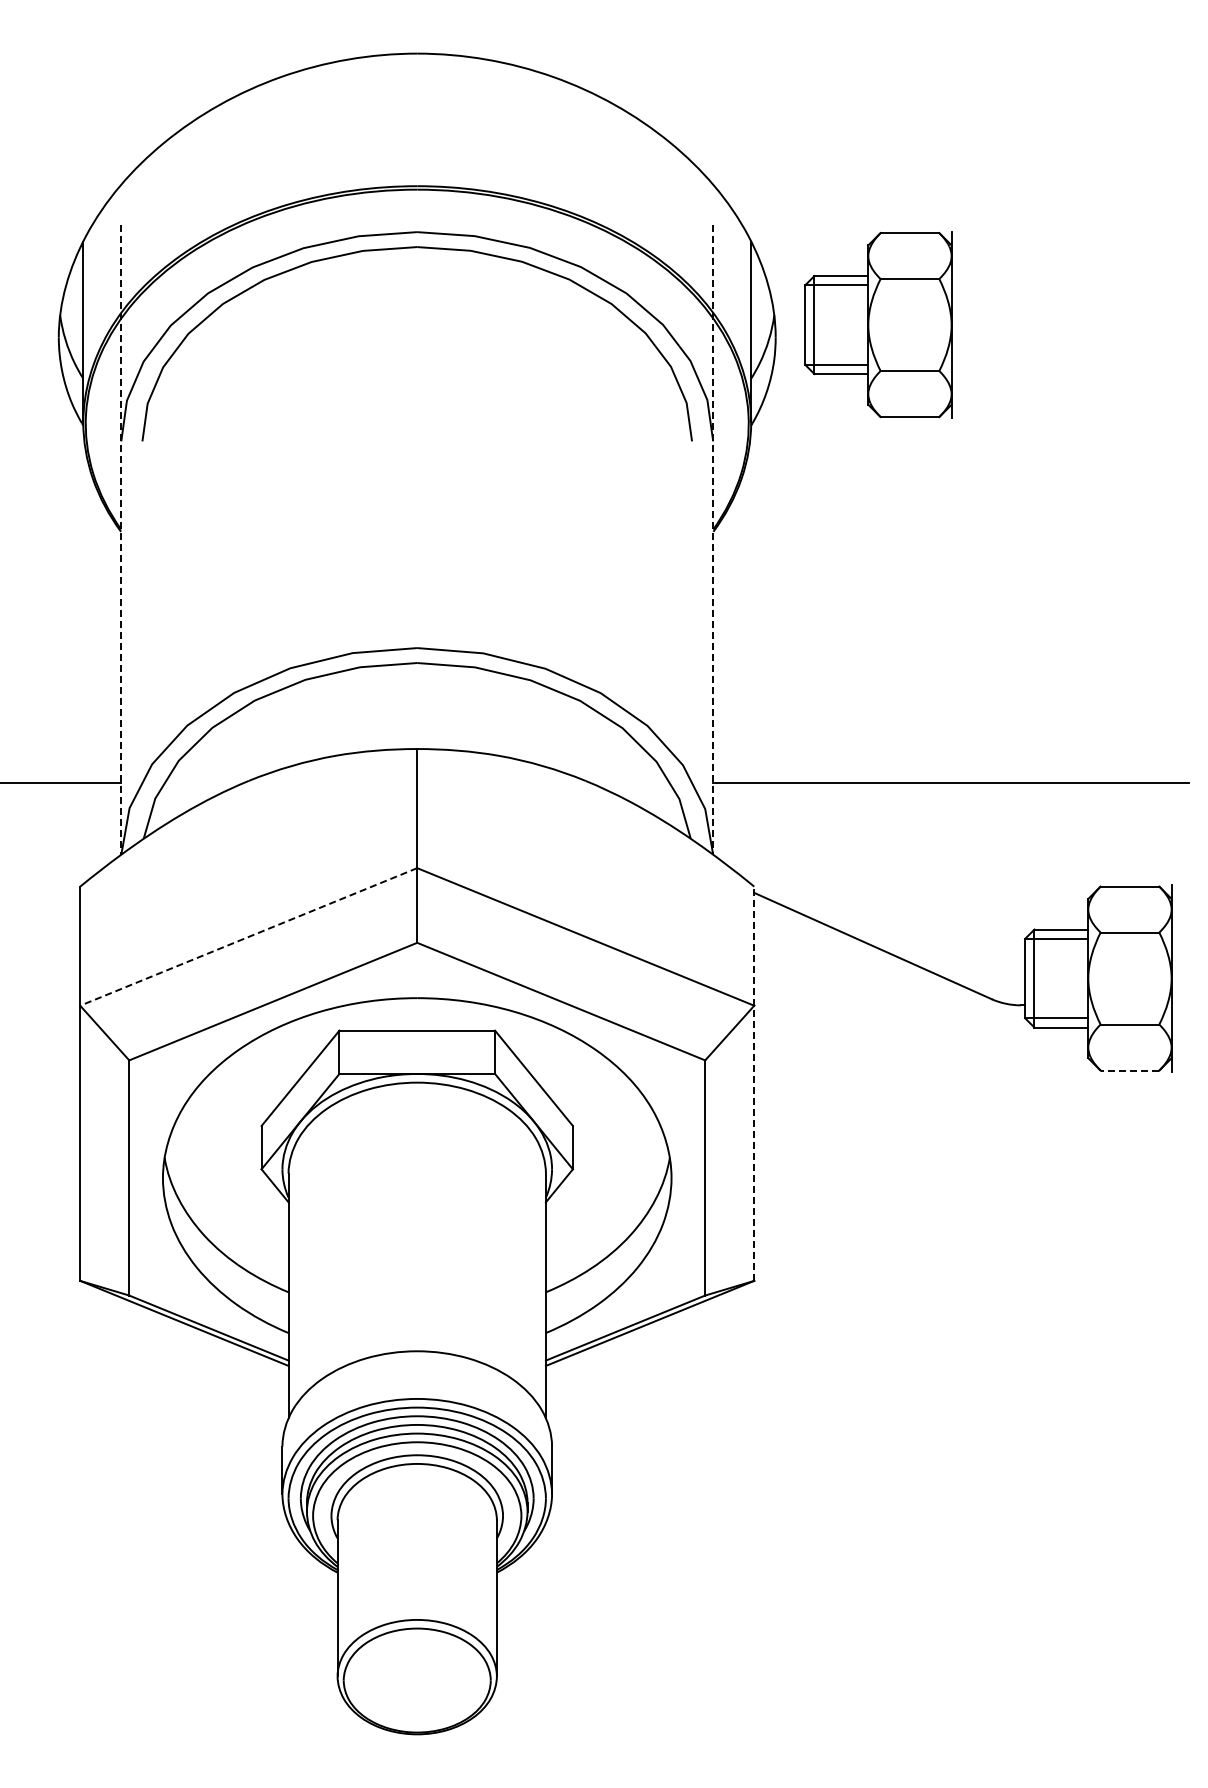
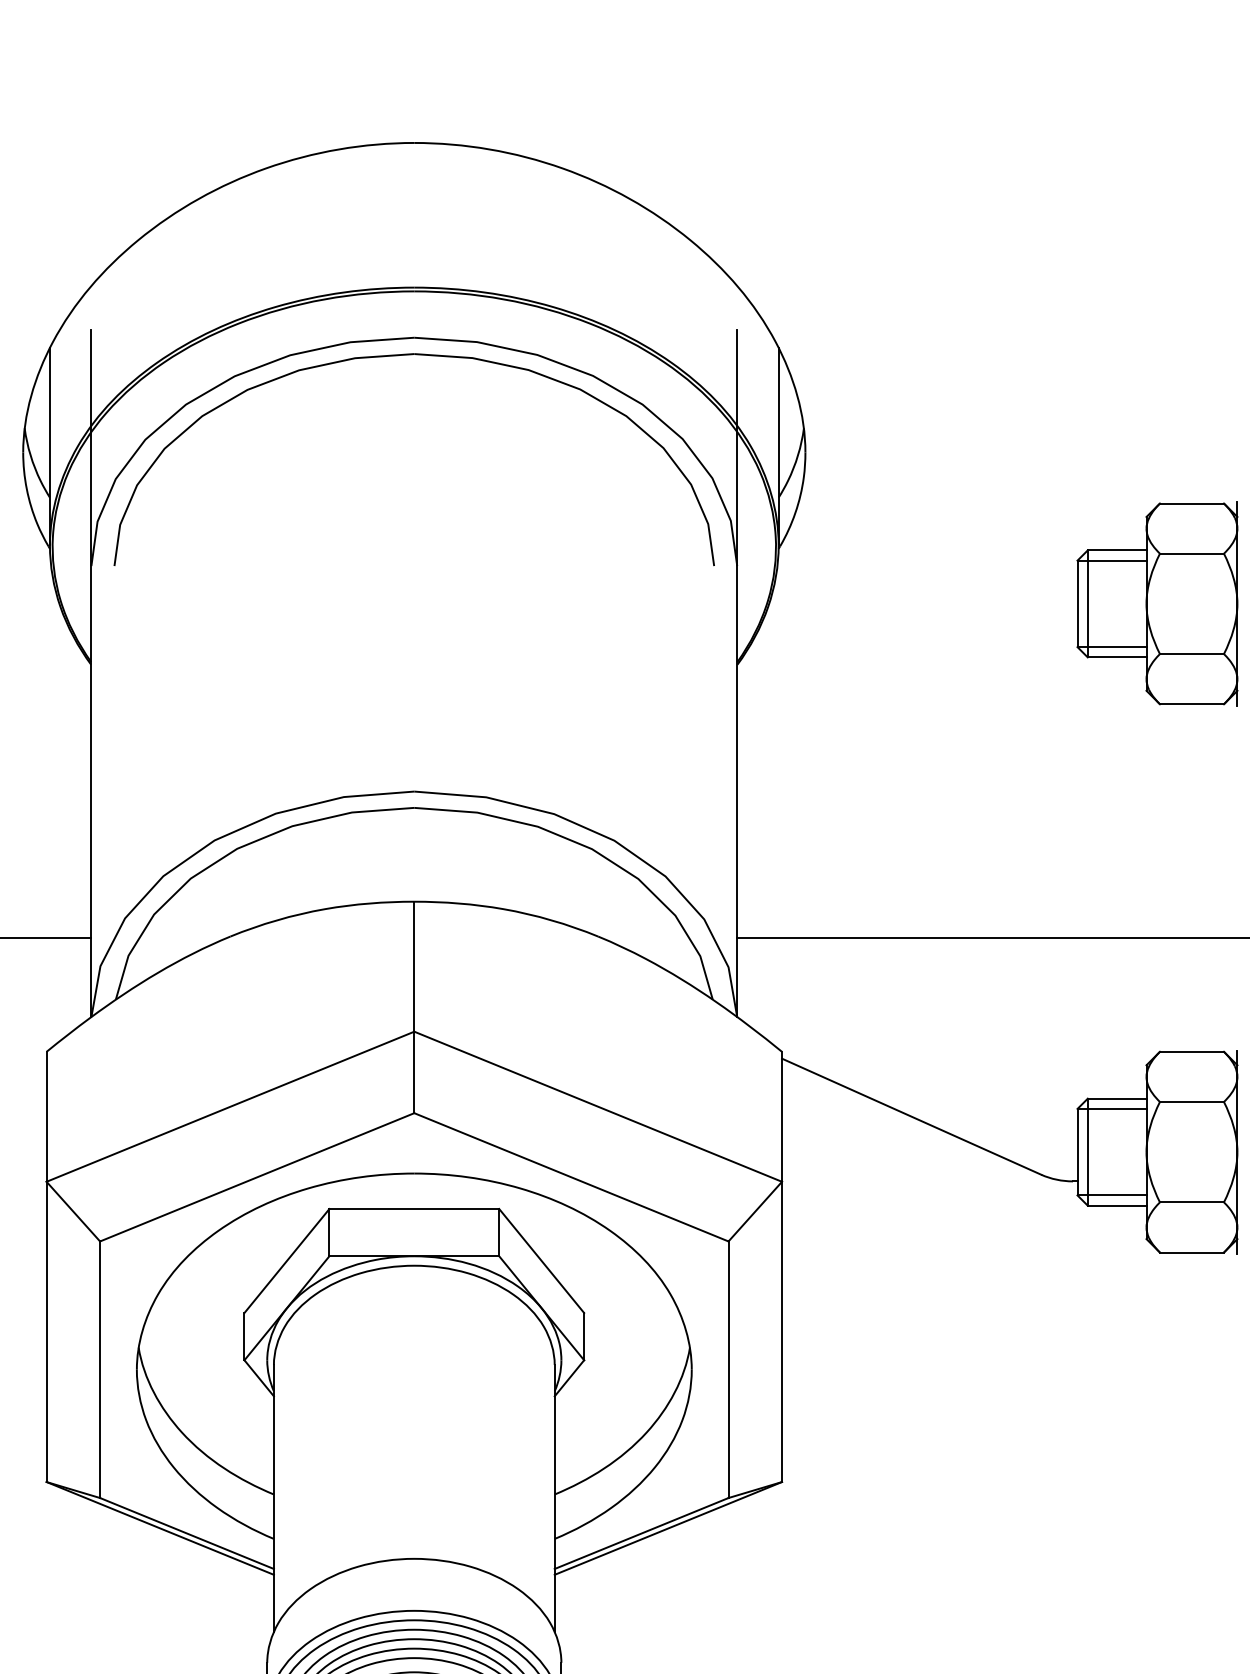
part: (878, 324) -> (1157, 603), moved
line: (121, 540) -> (91, 674), dashed -> solid
line: (713, 540) -> (737, 674), dashed -> solid
line: (248, 937) -> (230, 1107), dashed -> solid
line: (1129, 1070) -> (1191, 1252), dashed -> solid
line: (754, 1083) -> (782, 1266), dashed -> solid

